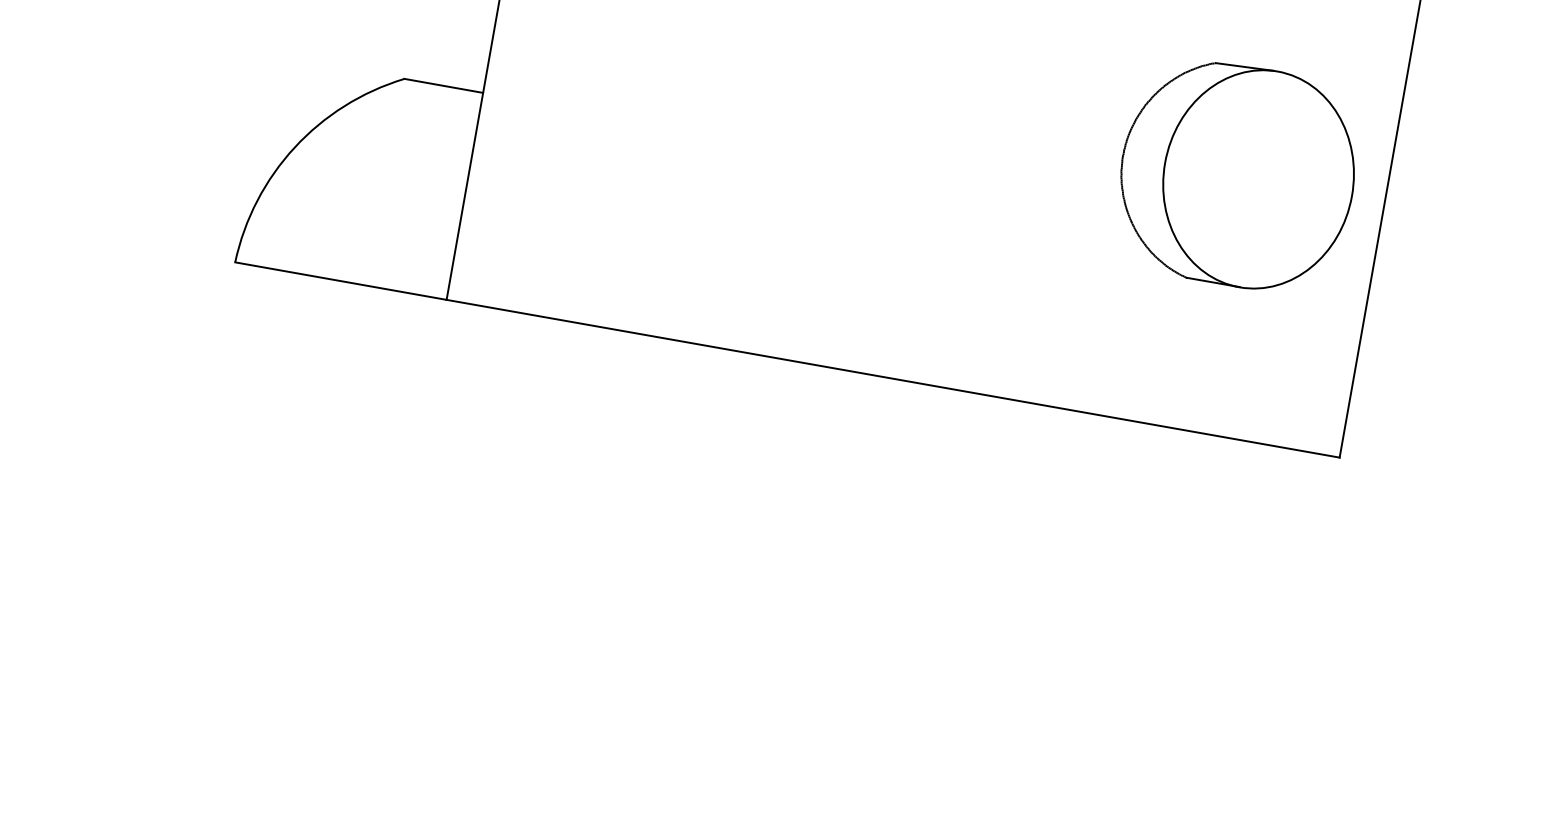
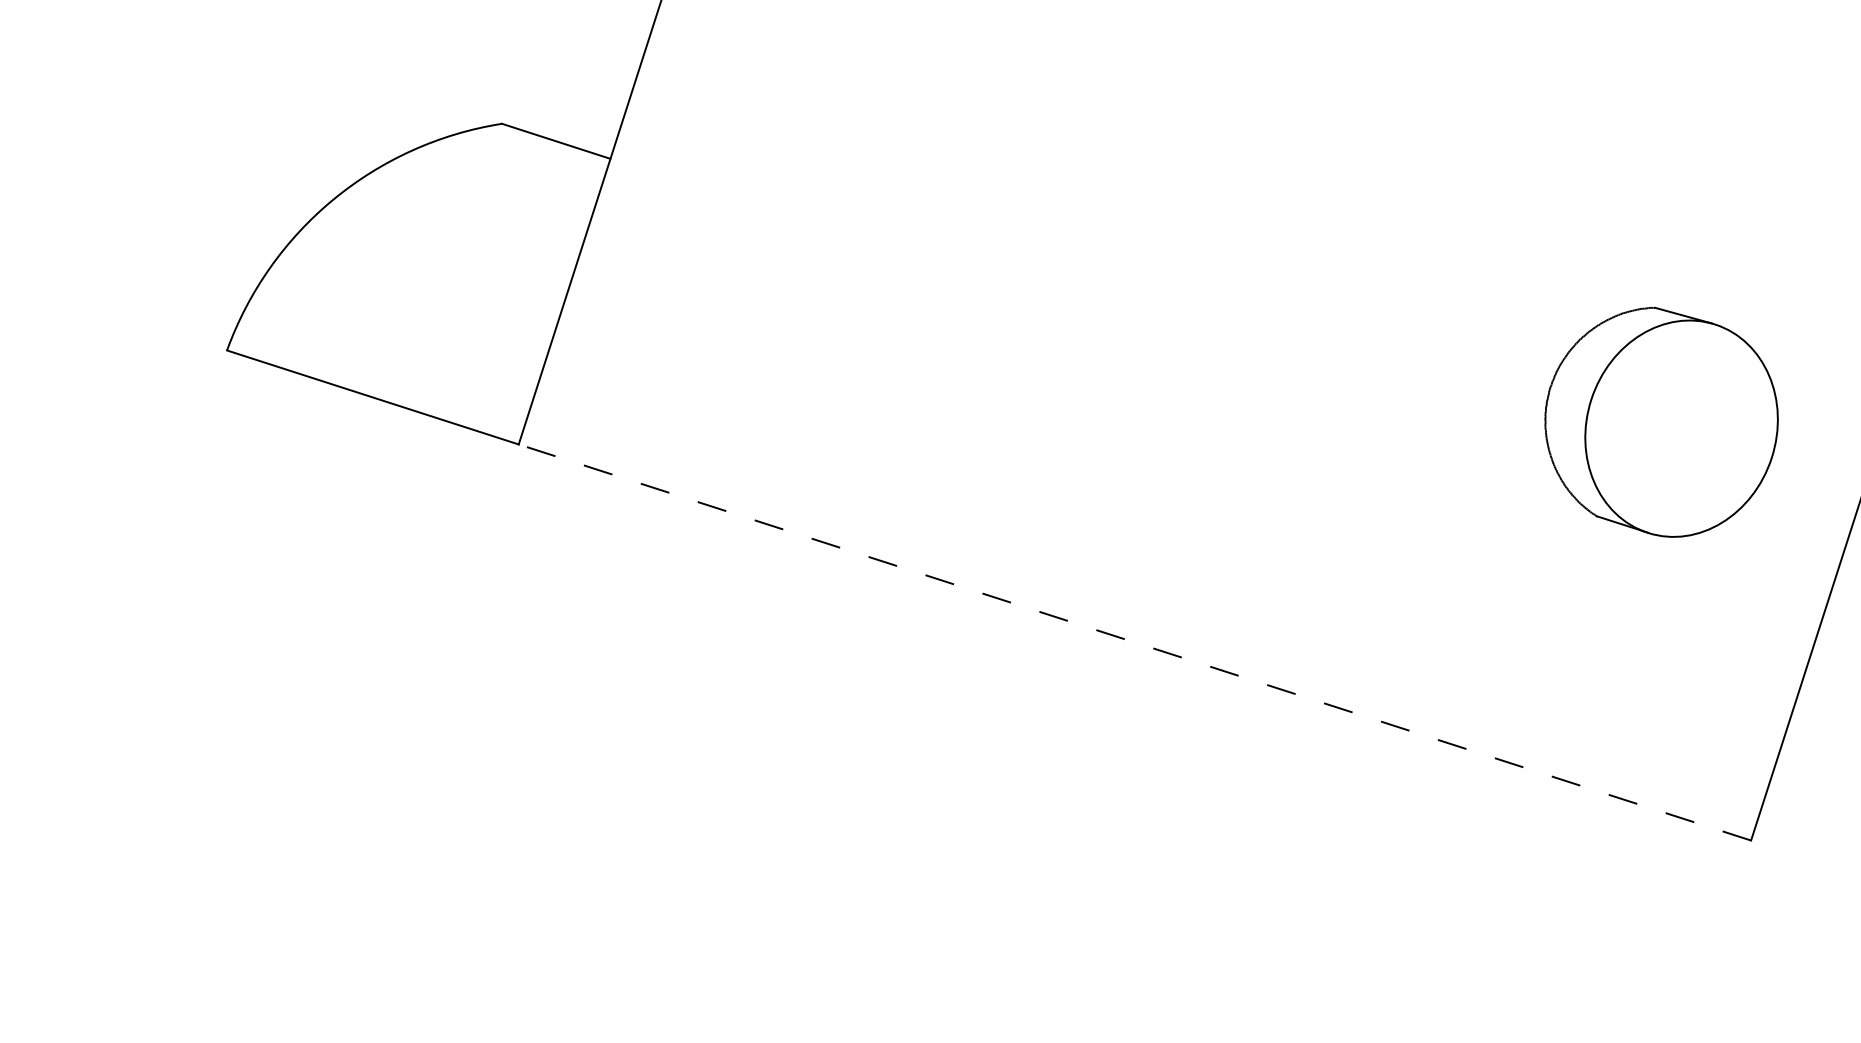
part: (1237, 175) -> (1661, 421), size x0.7
line: (892, 378) -> (1134, 642), solid -> dashed

